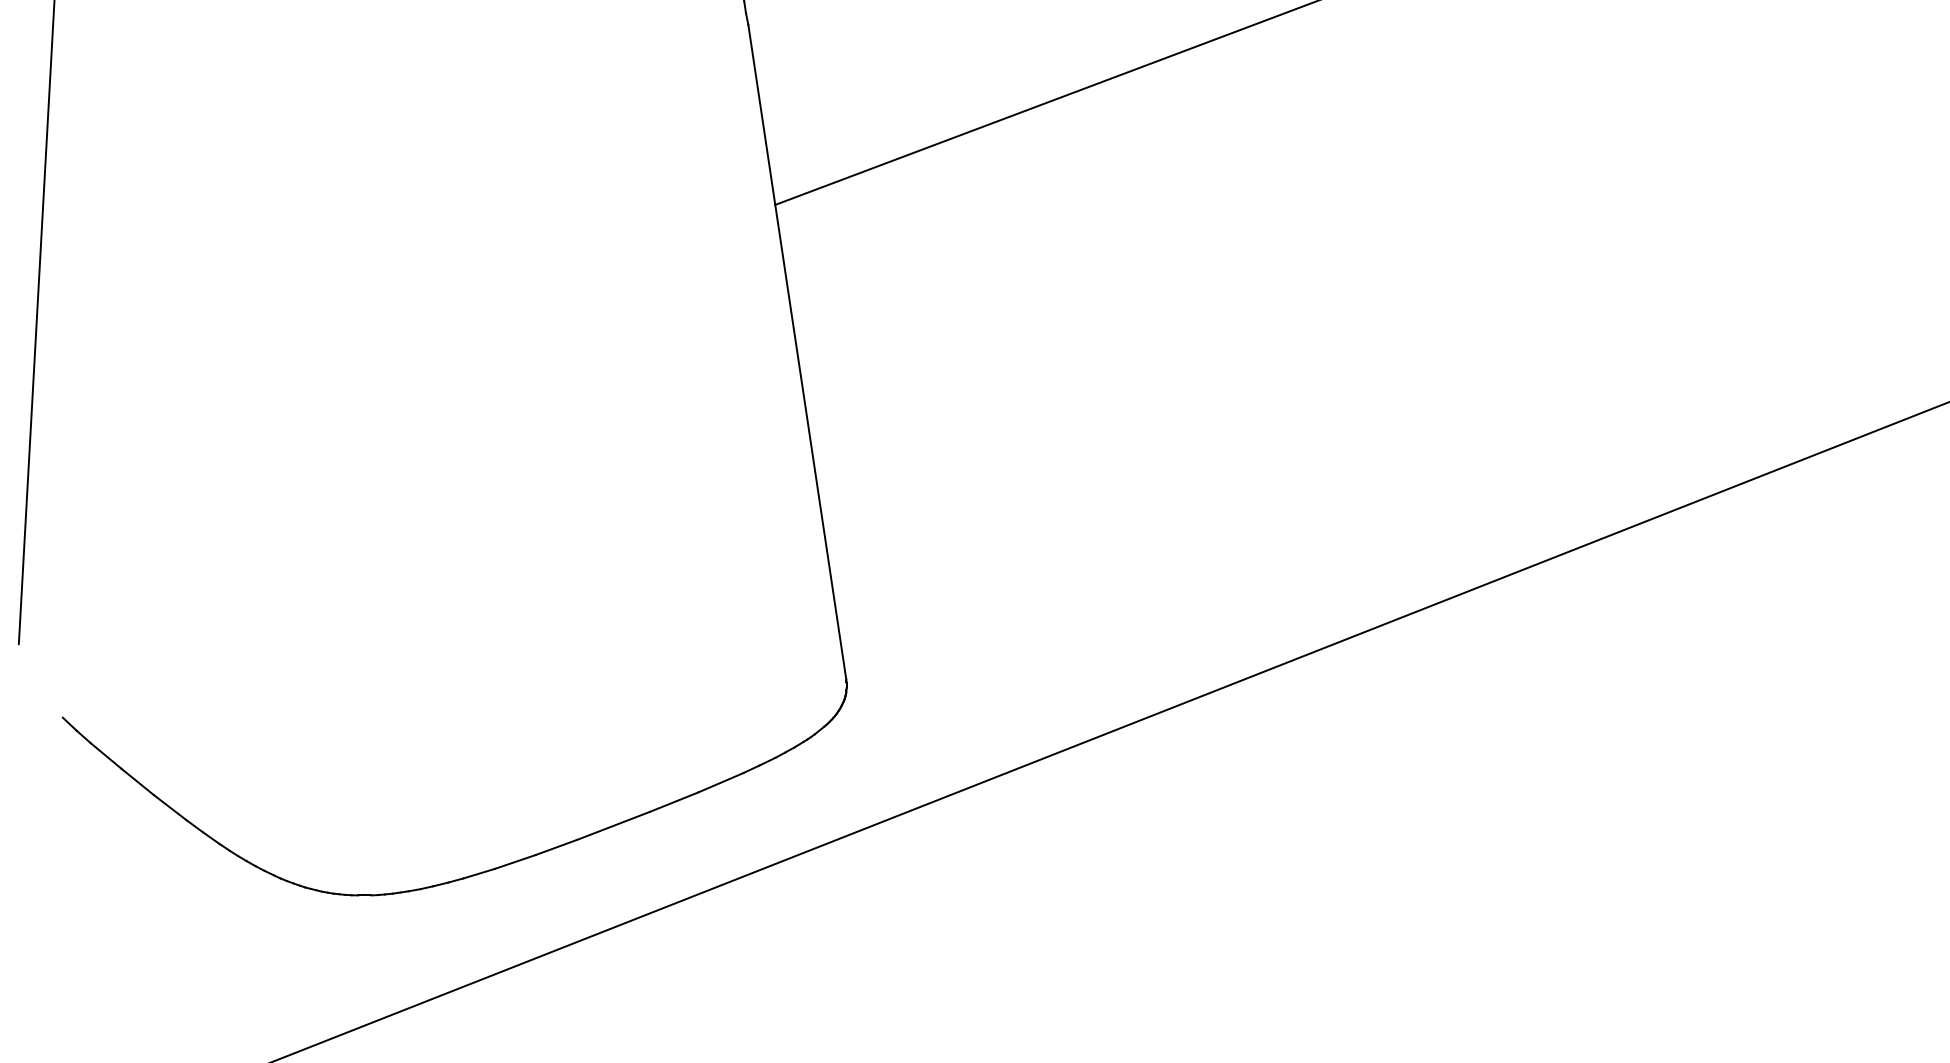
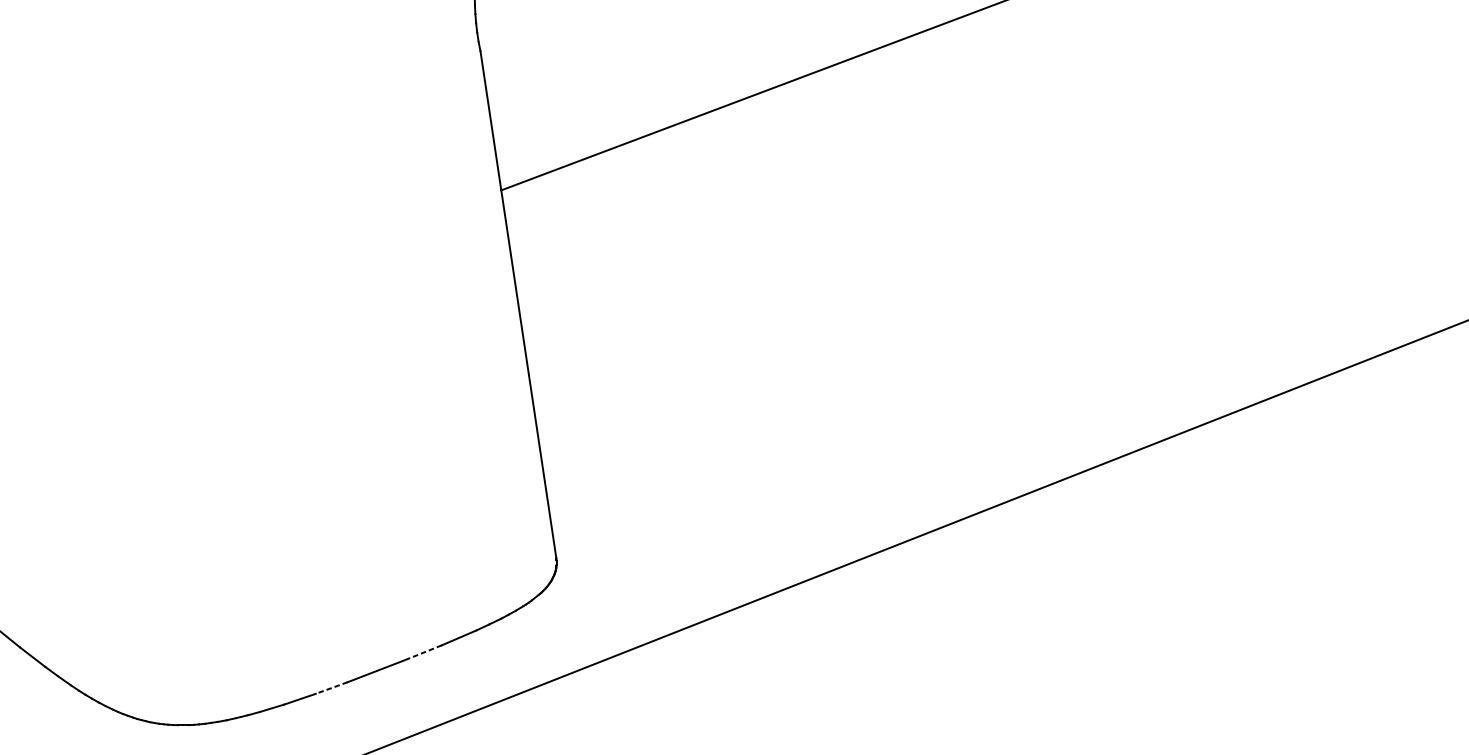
line: (673, 802) -> (422, 653), solid -> dashed
line: (556, 847) -> (331, 688), solid -> dashed

